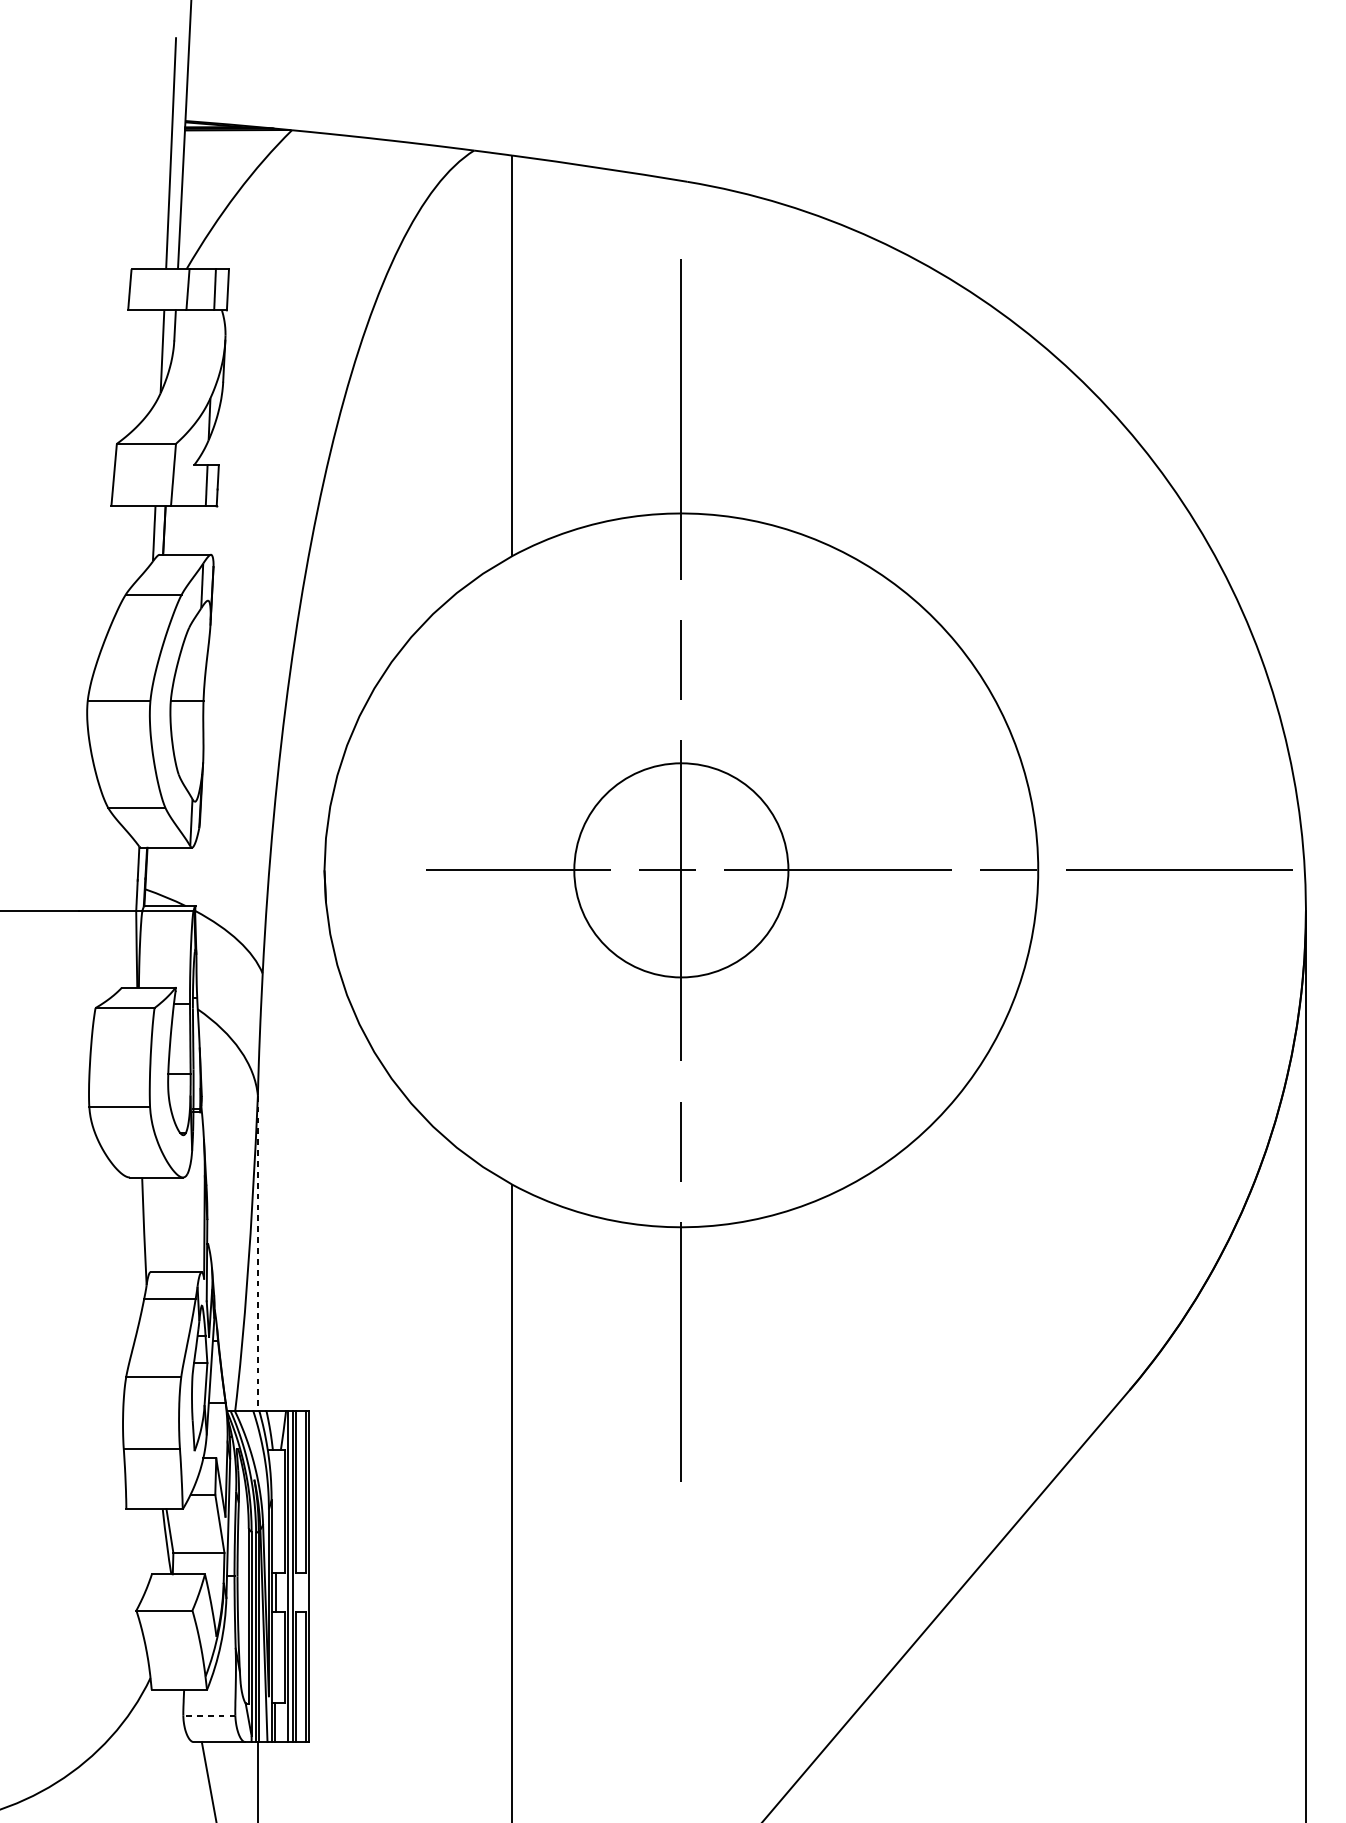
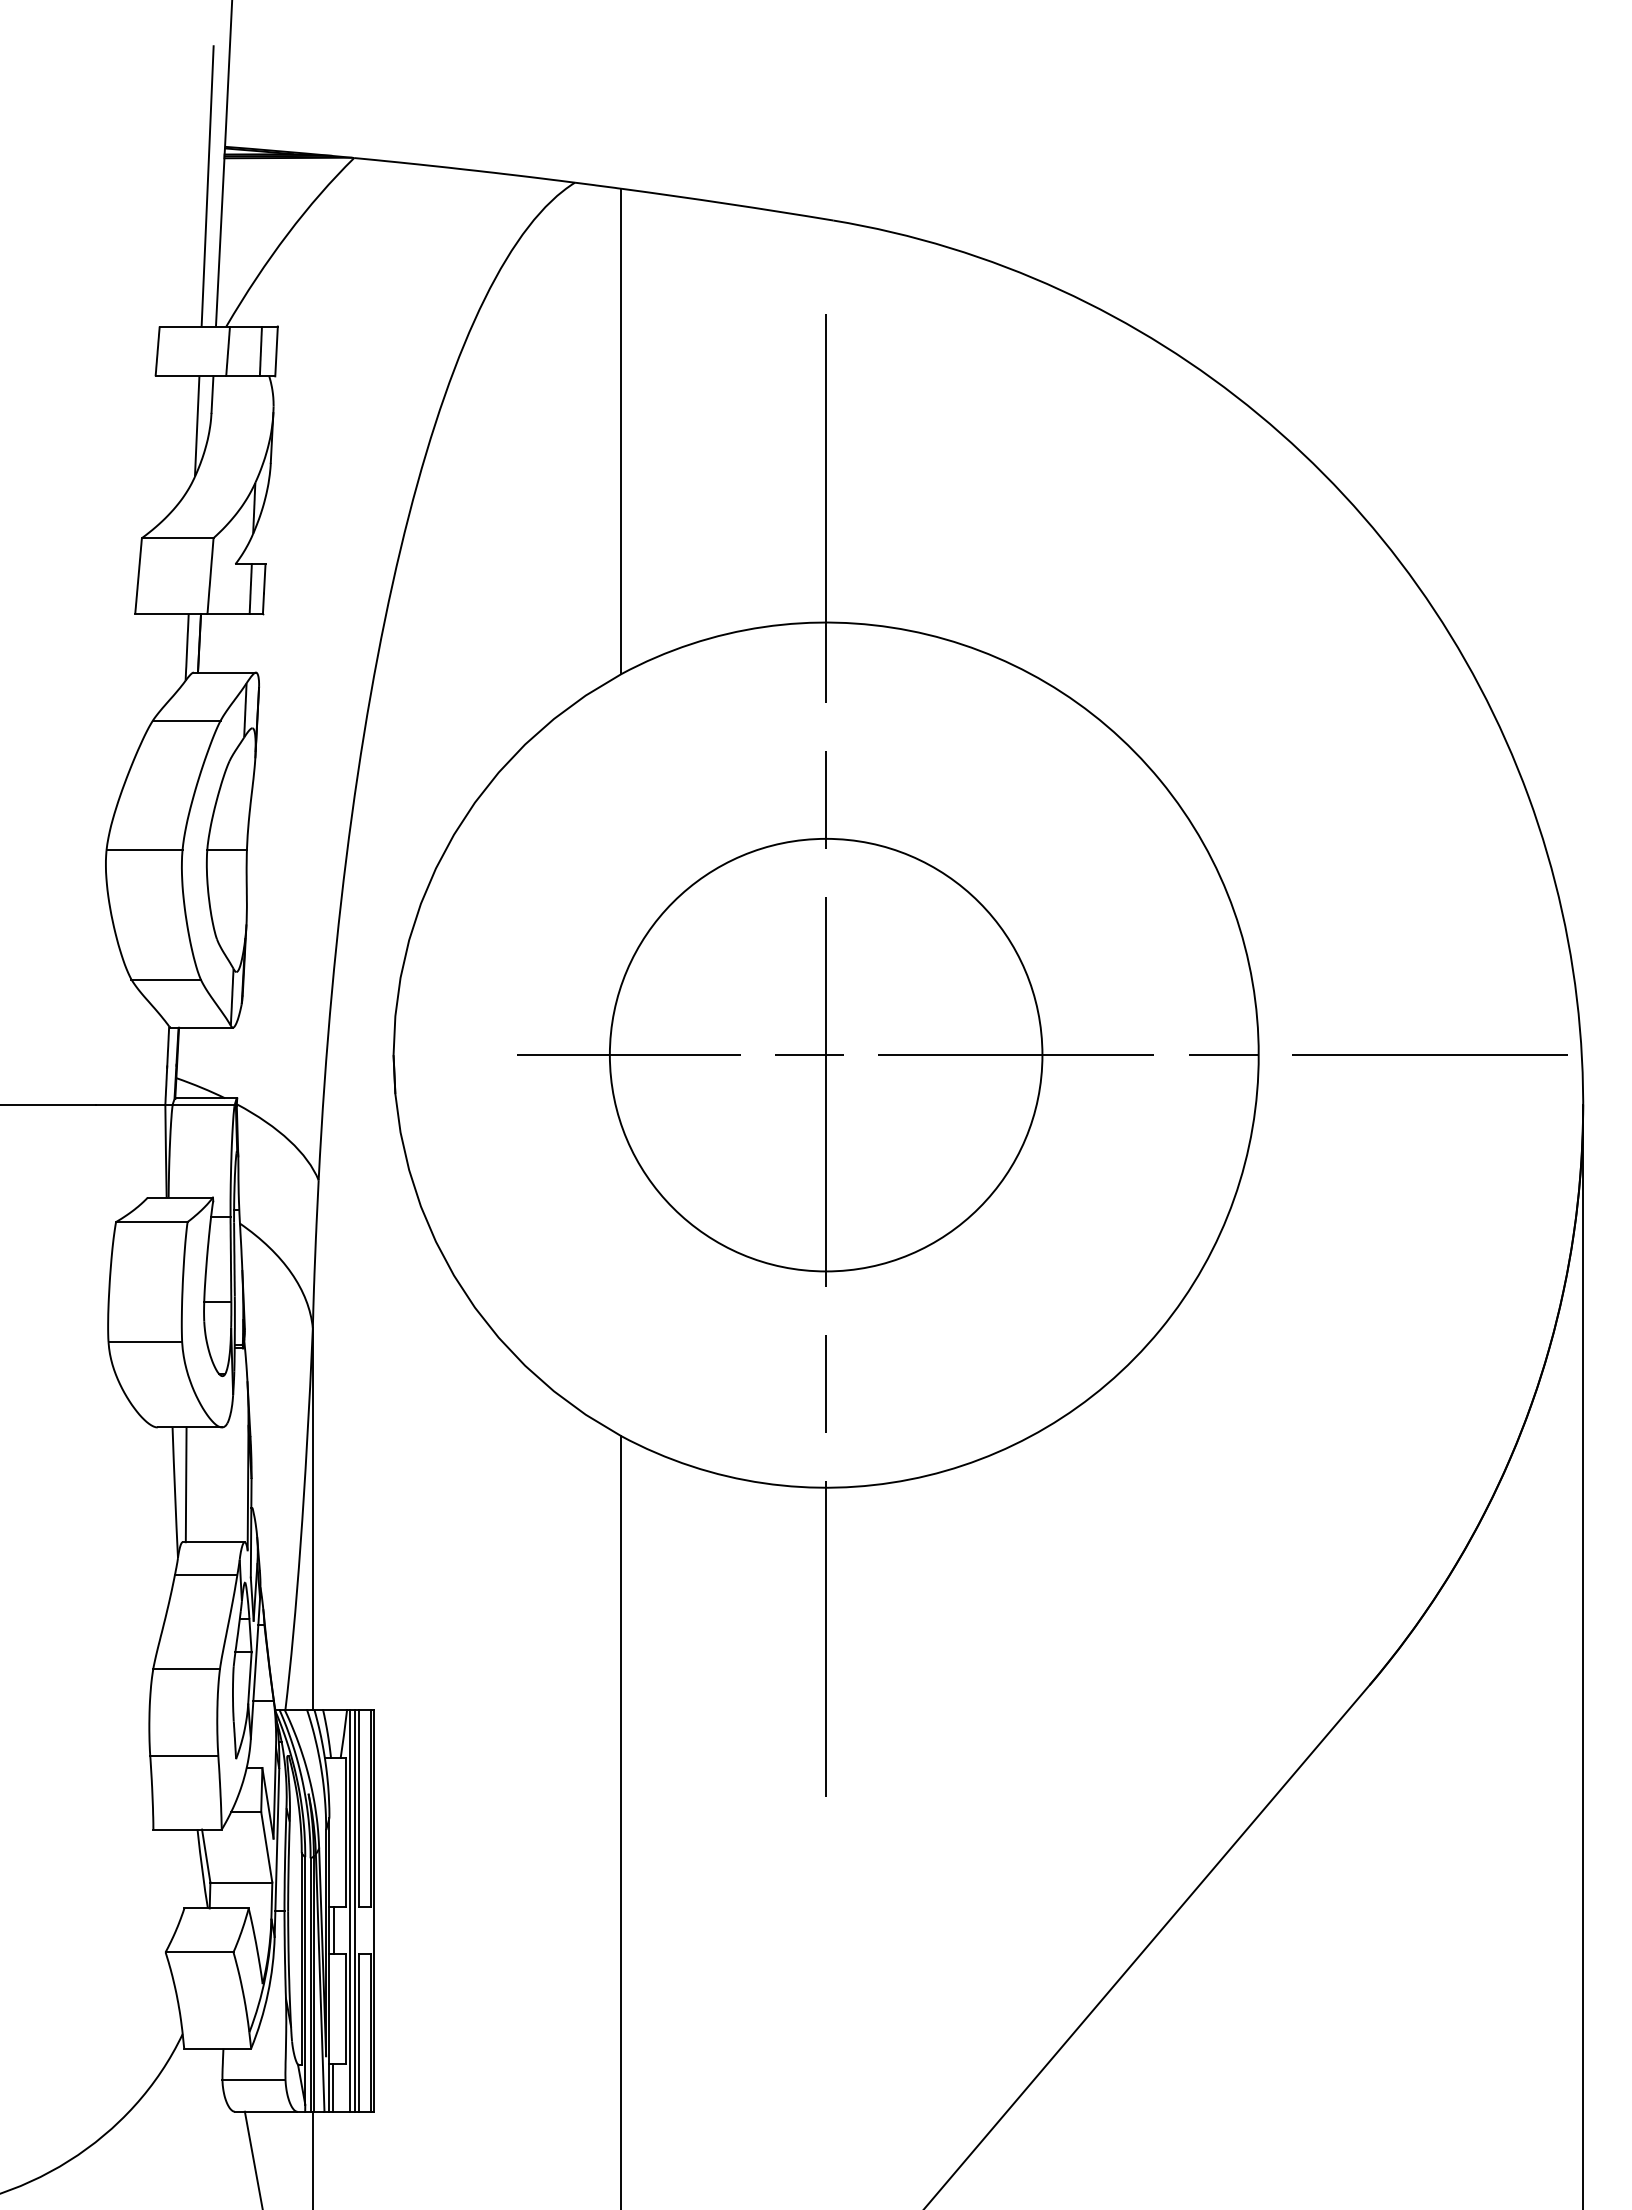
circle: (680, 869) -> (825, 1054), size x1.67
line: (152, 1224) -> (185, 1484), added
line: (257, 1253) -> (312, 1519), dashed -> solid
line: (208, 1715) -> (253, 2079), dashed -> solid

